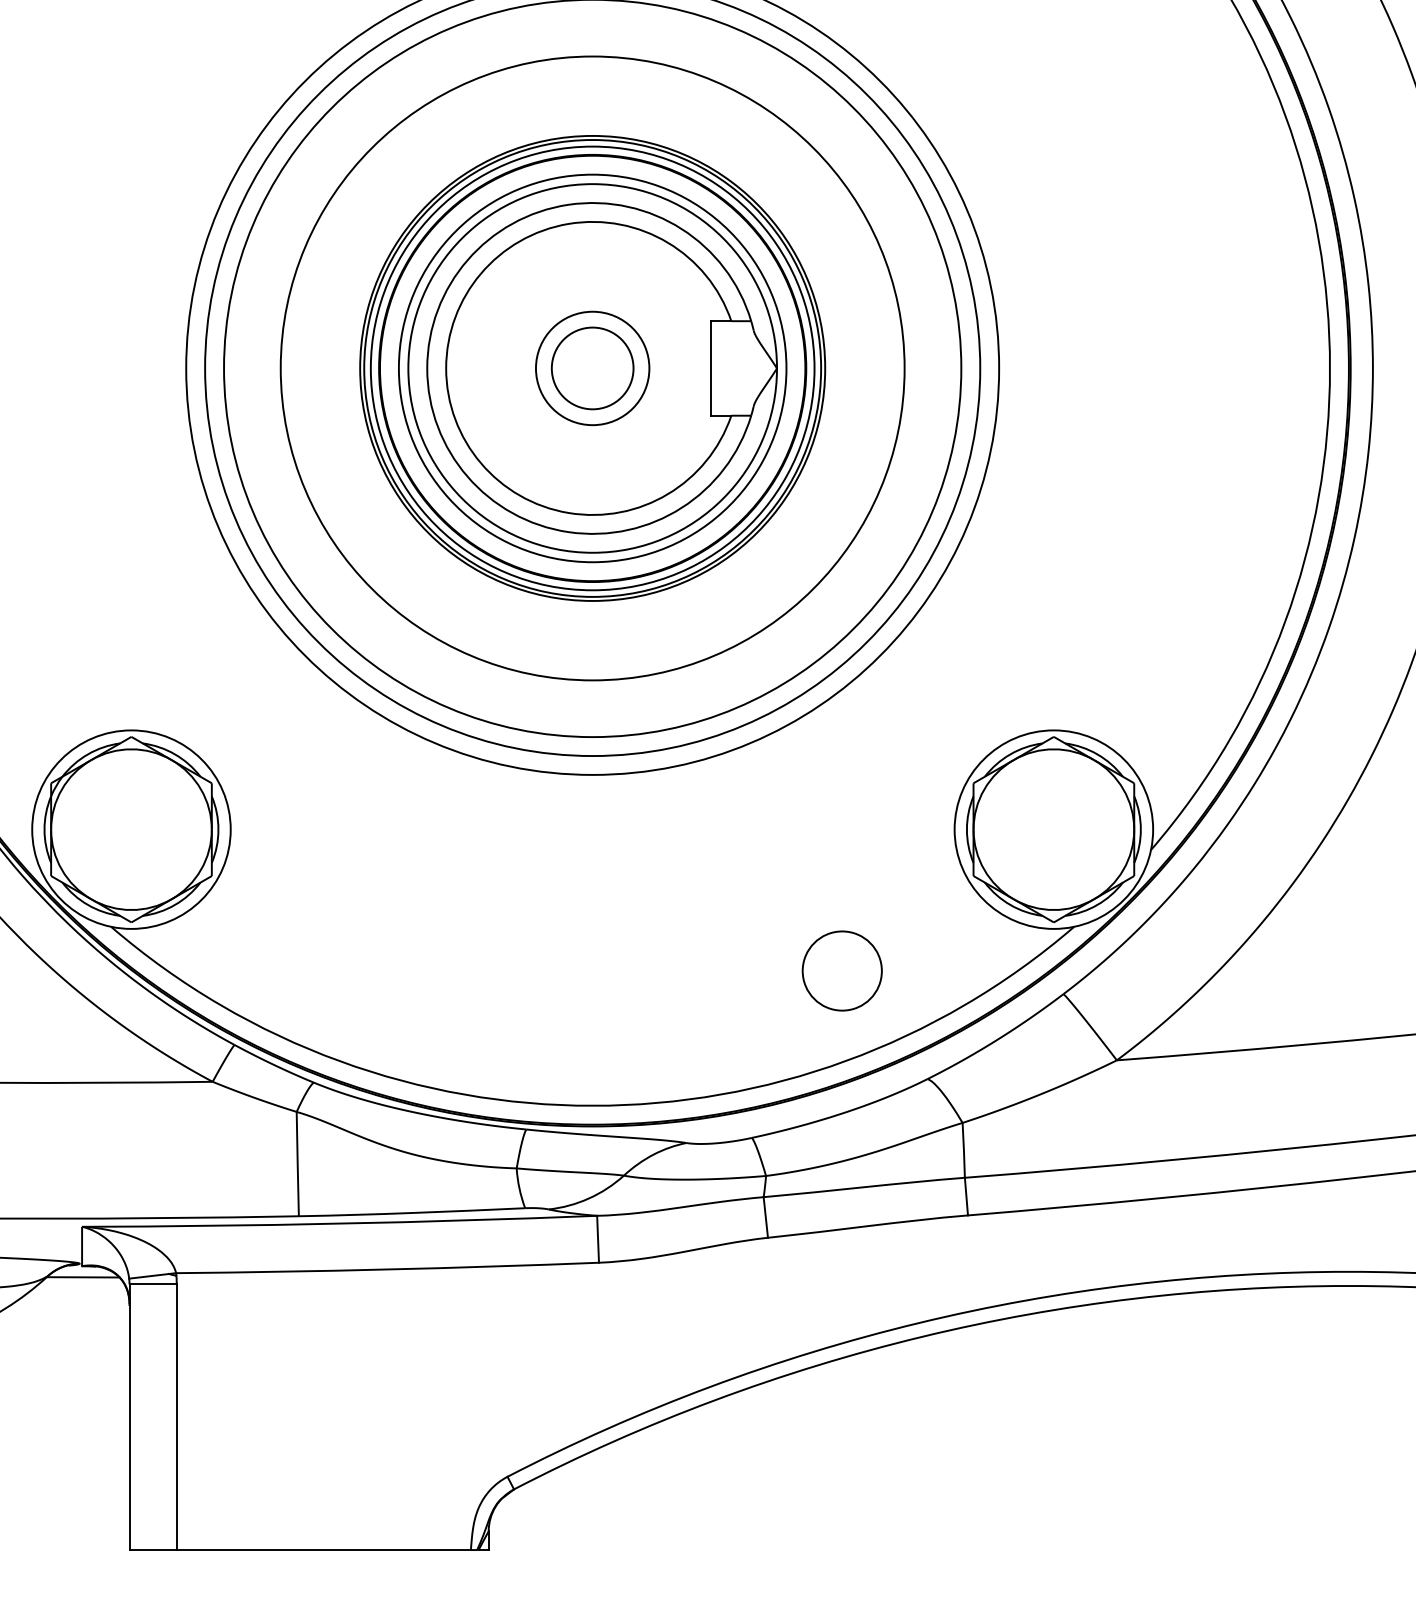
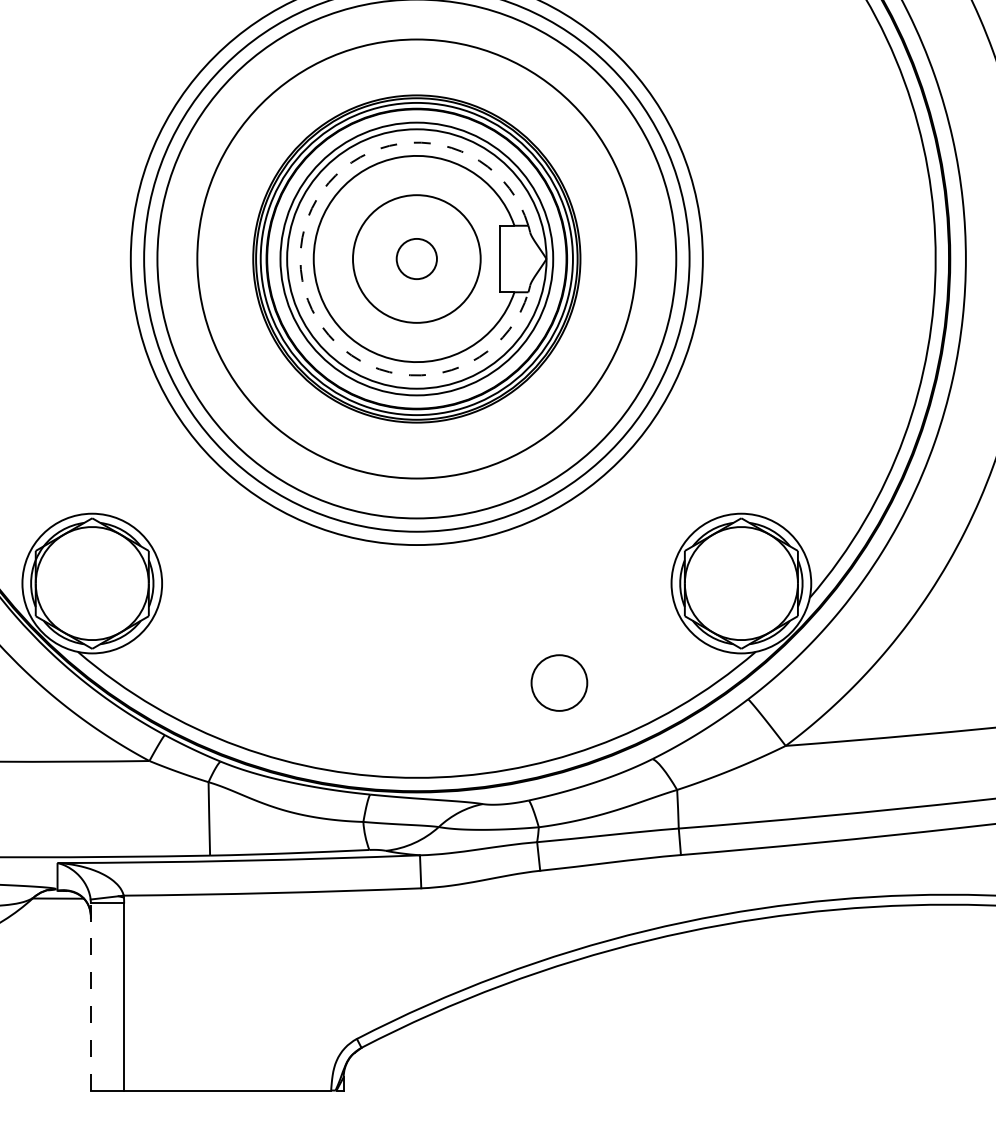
arc: (427, 368) -> (300, 259), solid -> dashed
circle: (592, 368) -> (416, 259), size x0.7
circle: (592, 368) -> (416, 259), size x1.6
circle: (841, 970) -> (558, 682), moved
line: (129, 1417) -> (90, 997), solid -> dashed

